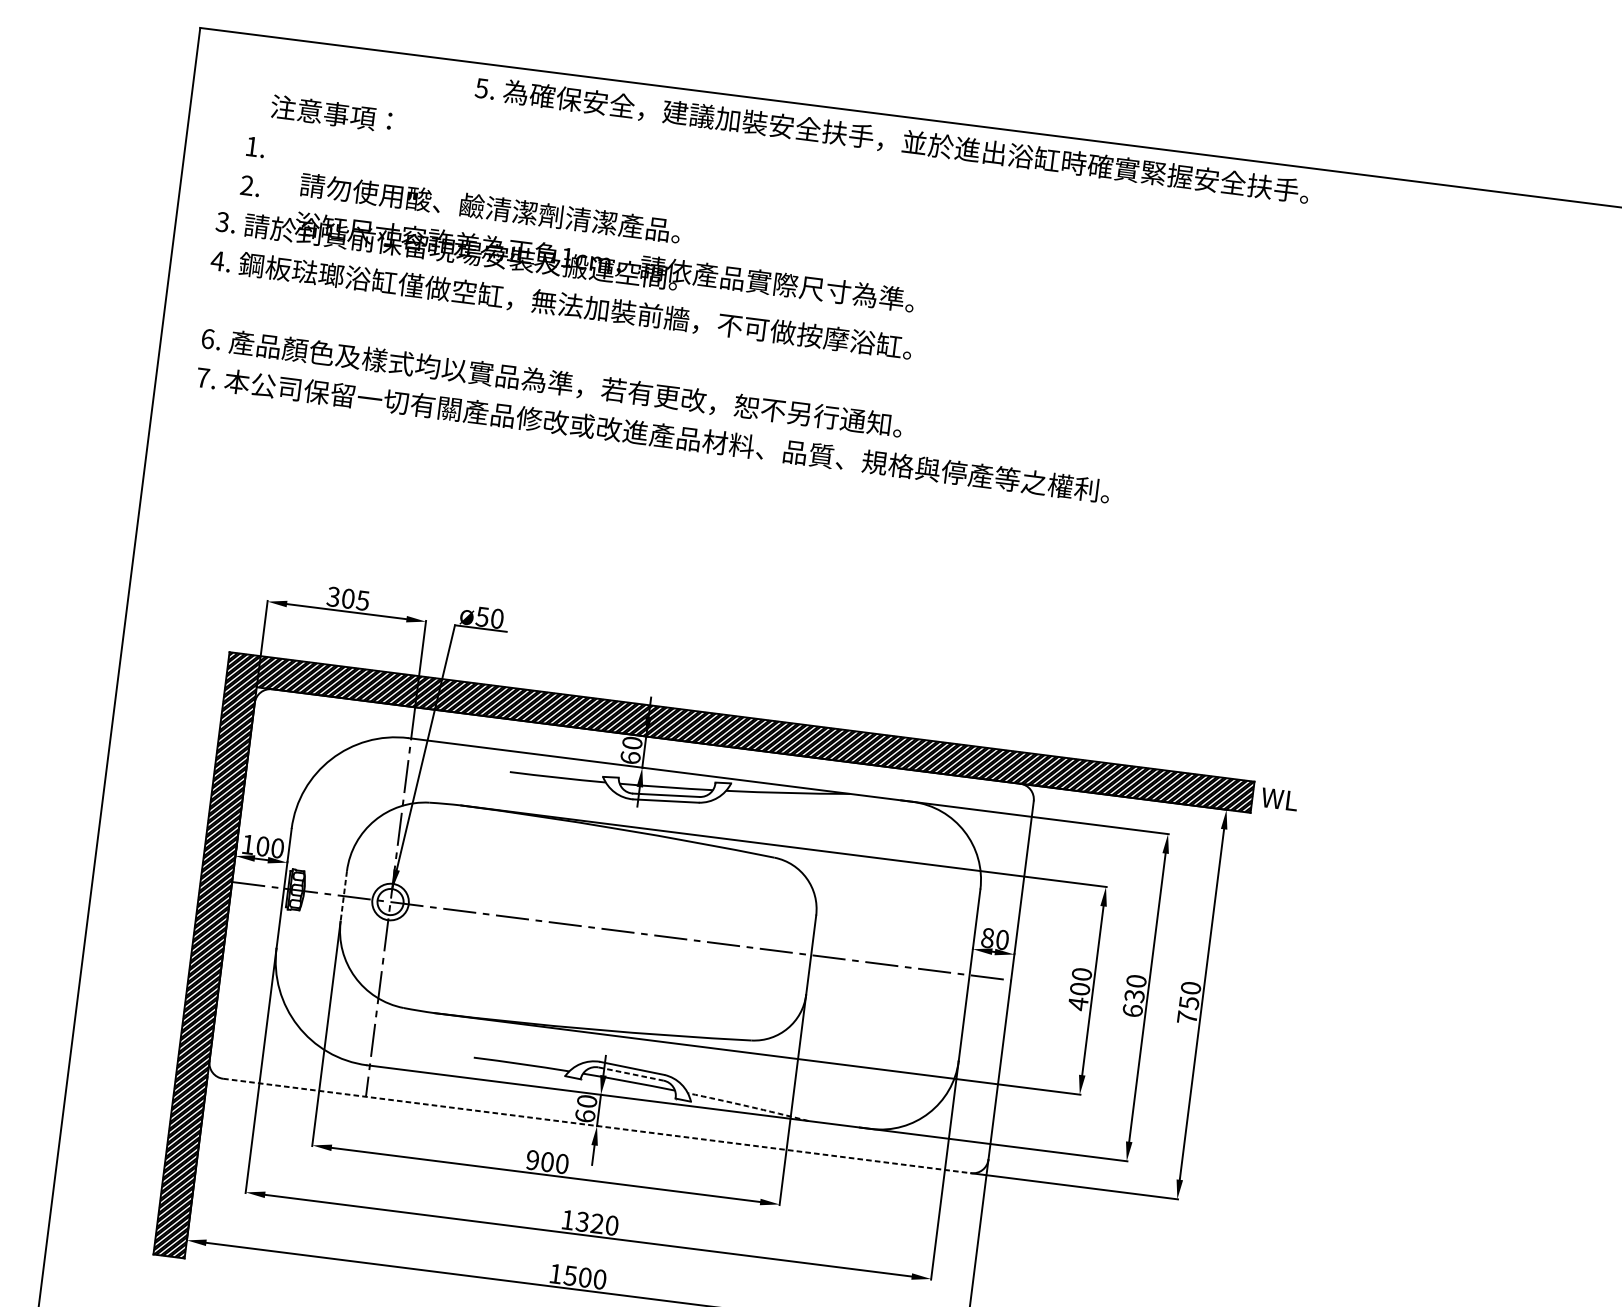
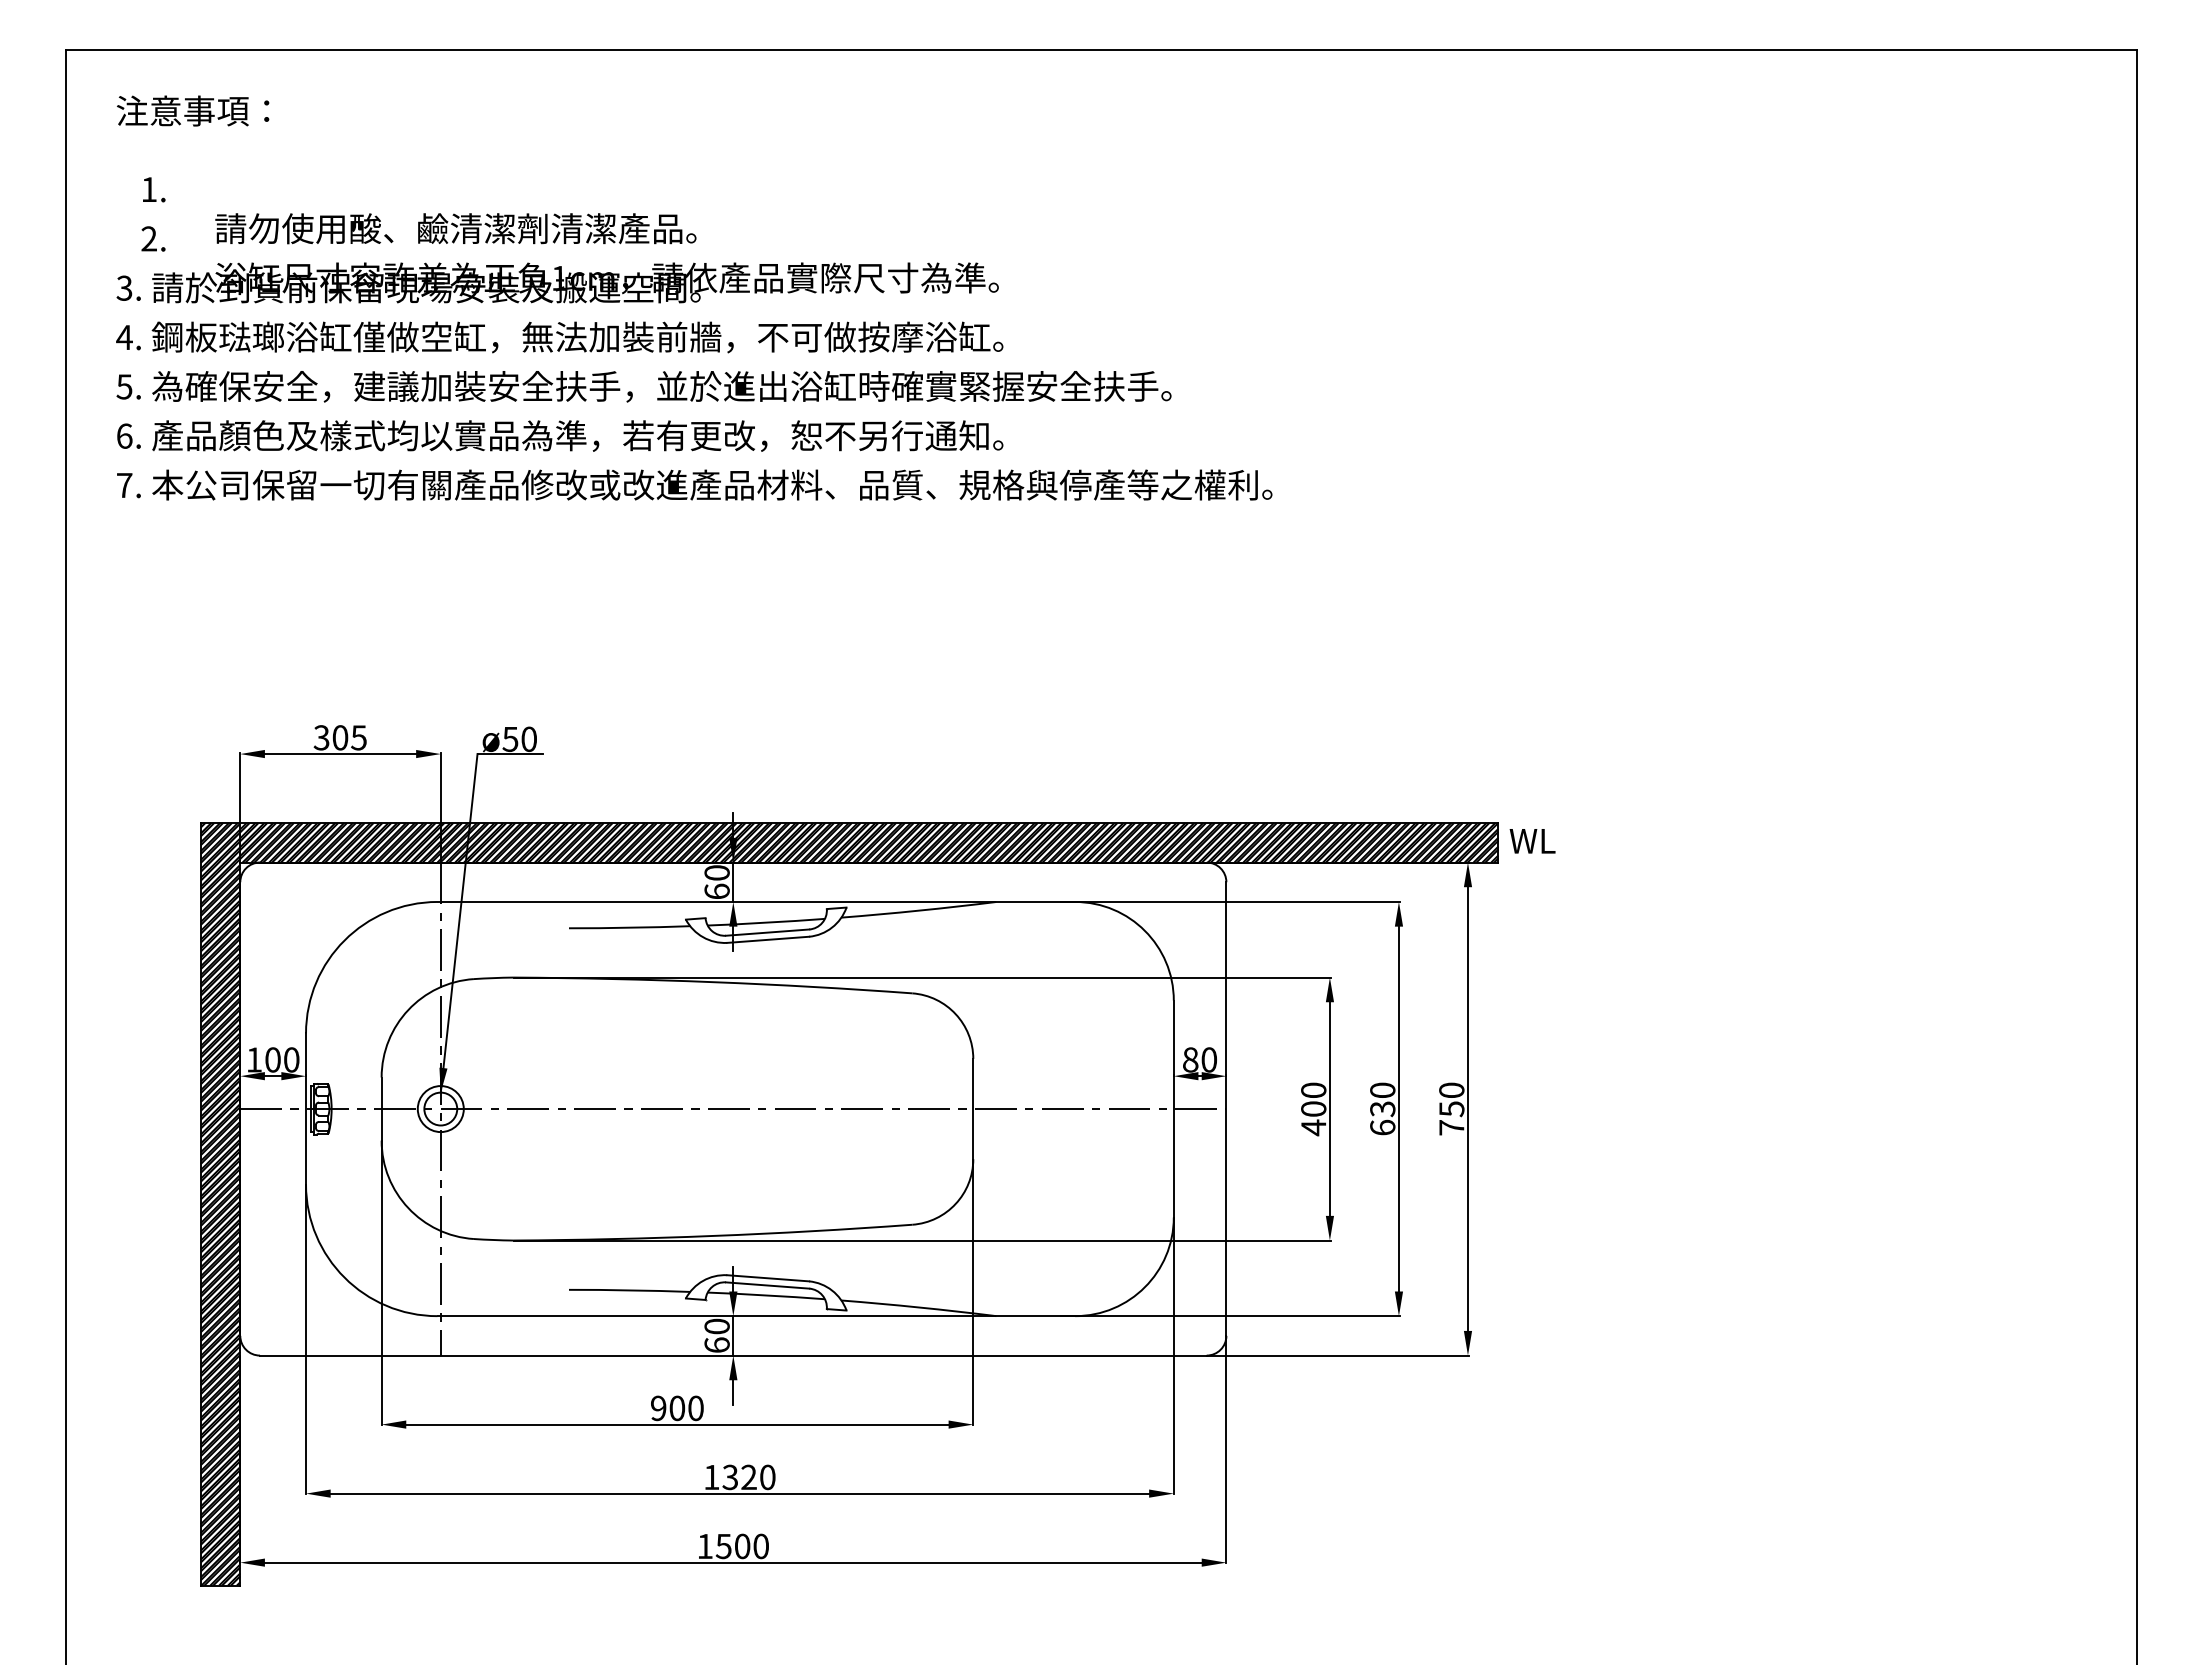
text: (331, 113) -> (193, 110), moved
text: (891, 139) -> (643, 386), moved
line: (343, 896) -> (381, 1109), dashed -> solid
line: (631, 1074) -> (767, 1285), dashed -> solid
arc: (748, 1106) -> (918, 1307), dashed -> solid
line: (597, 1125) -> (733, 1355), dashed -> solid

